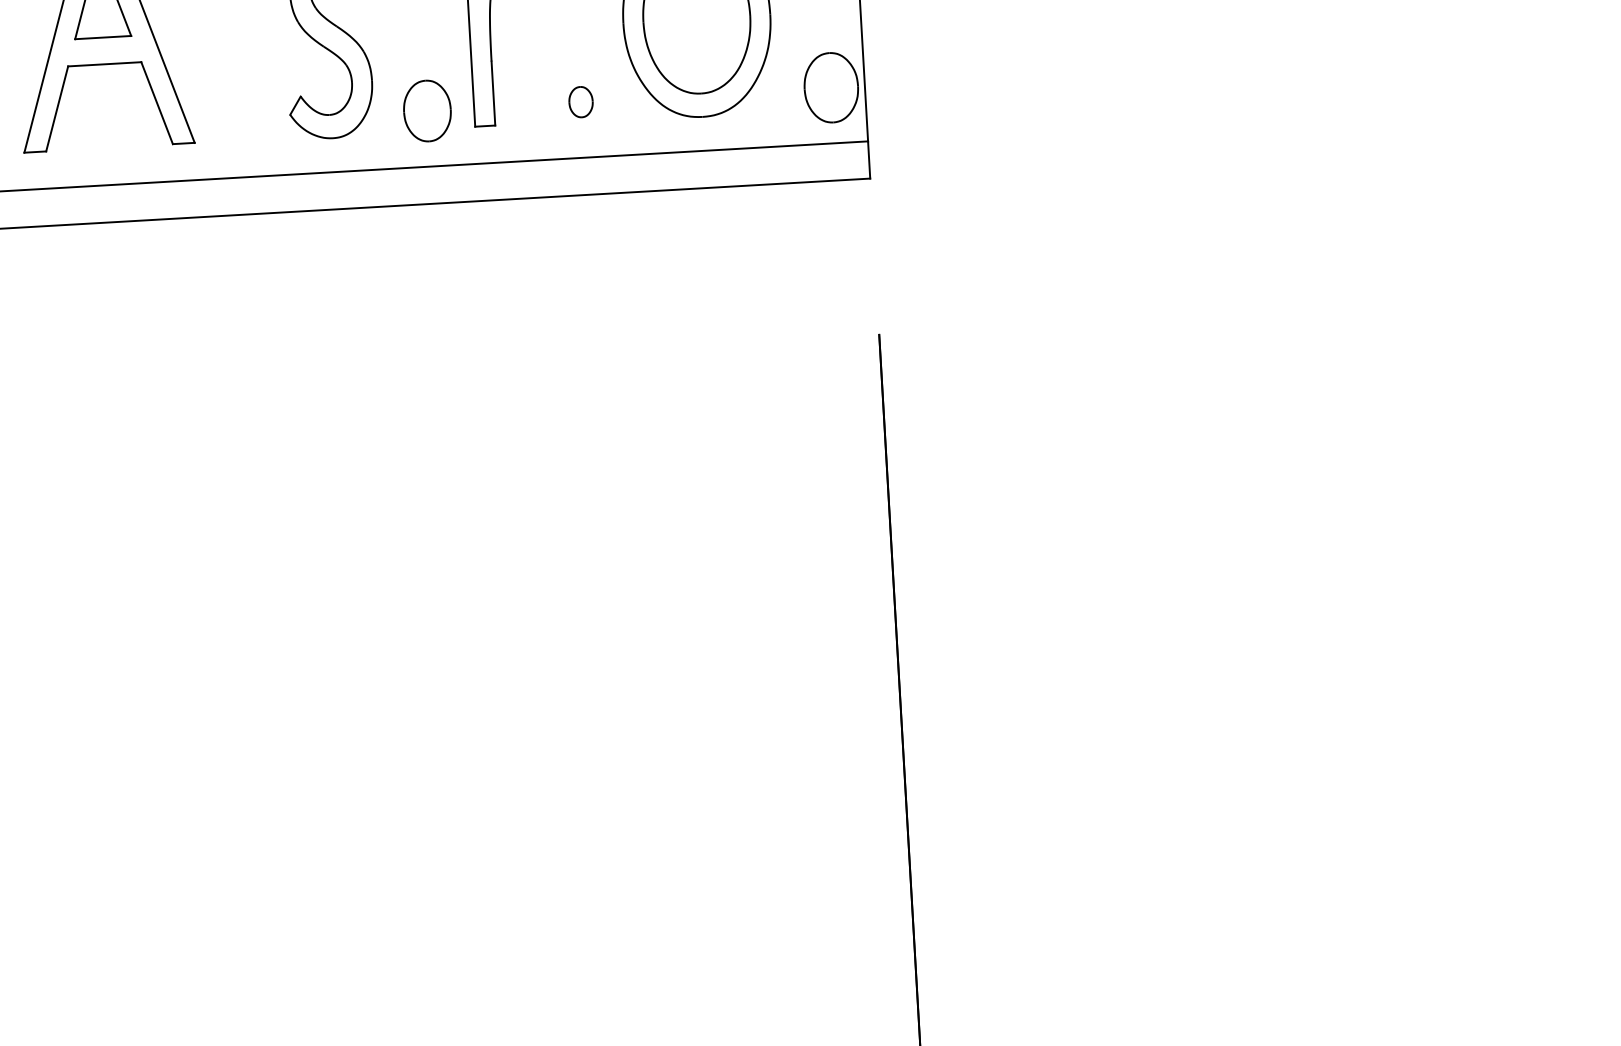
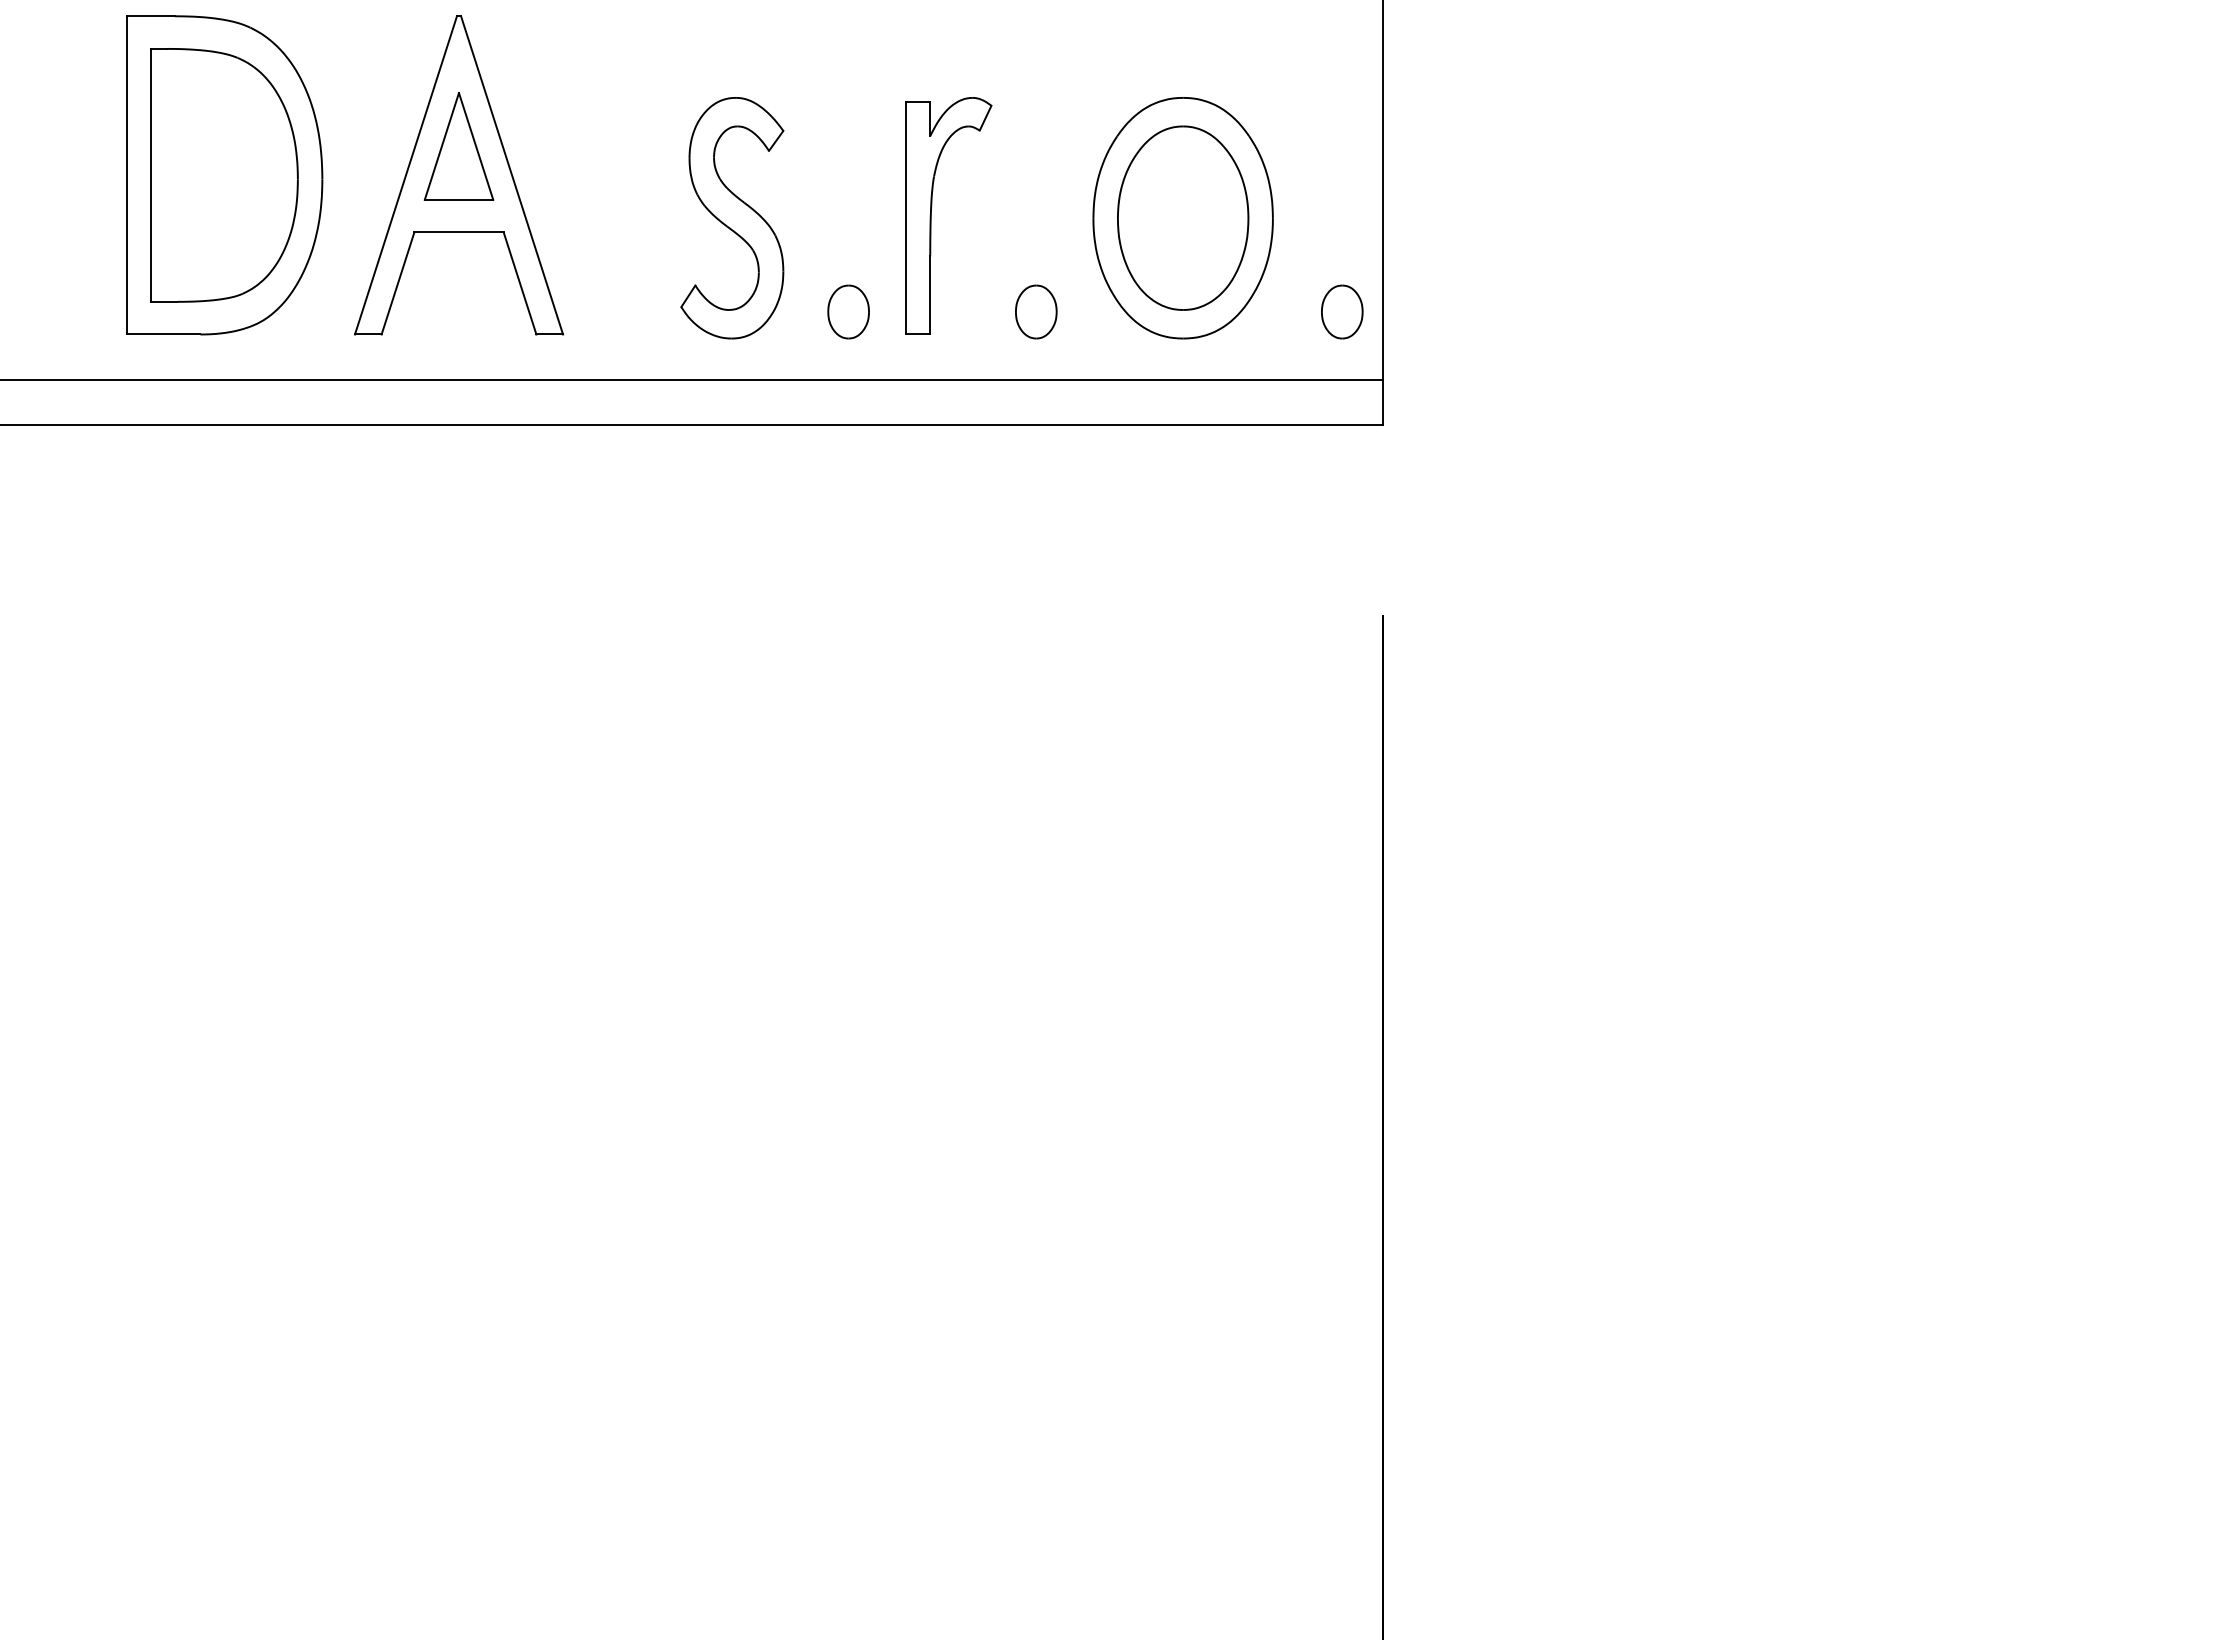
part: (831, 87) -> (1342, 311), size x0.62
part: (581, 101) -> (1036, 311), size x1.43
part: (427, 110) -> (848, 311), size x0.71

